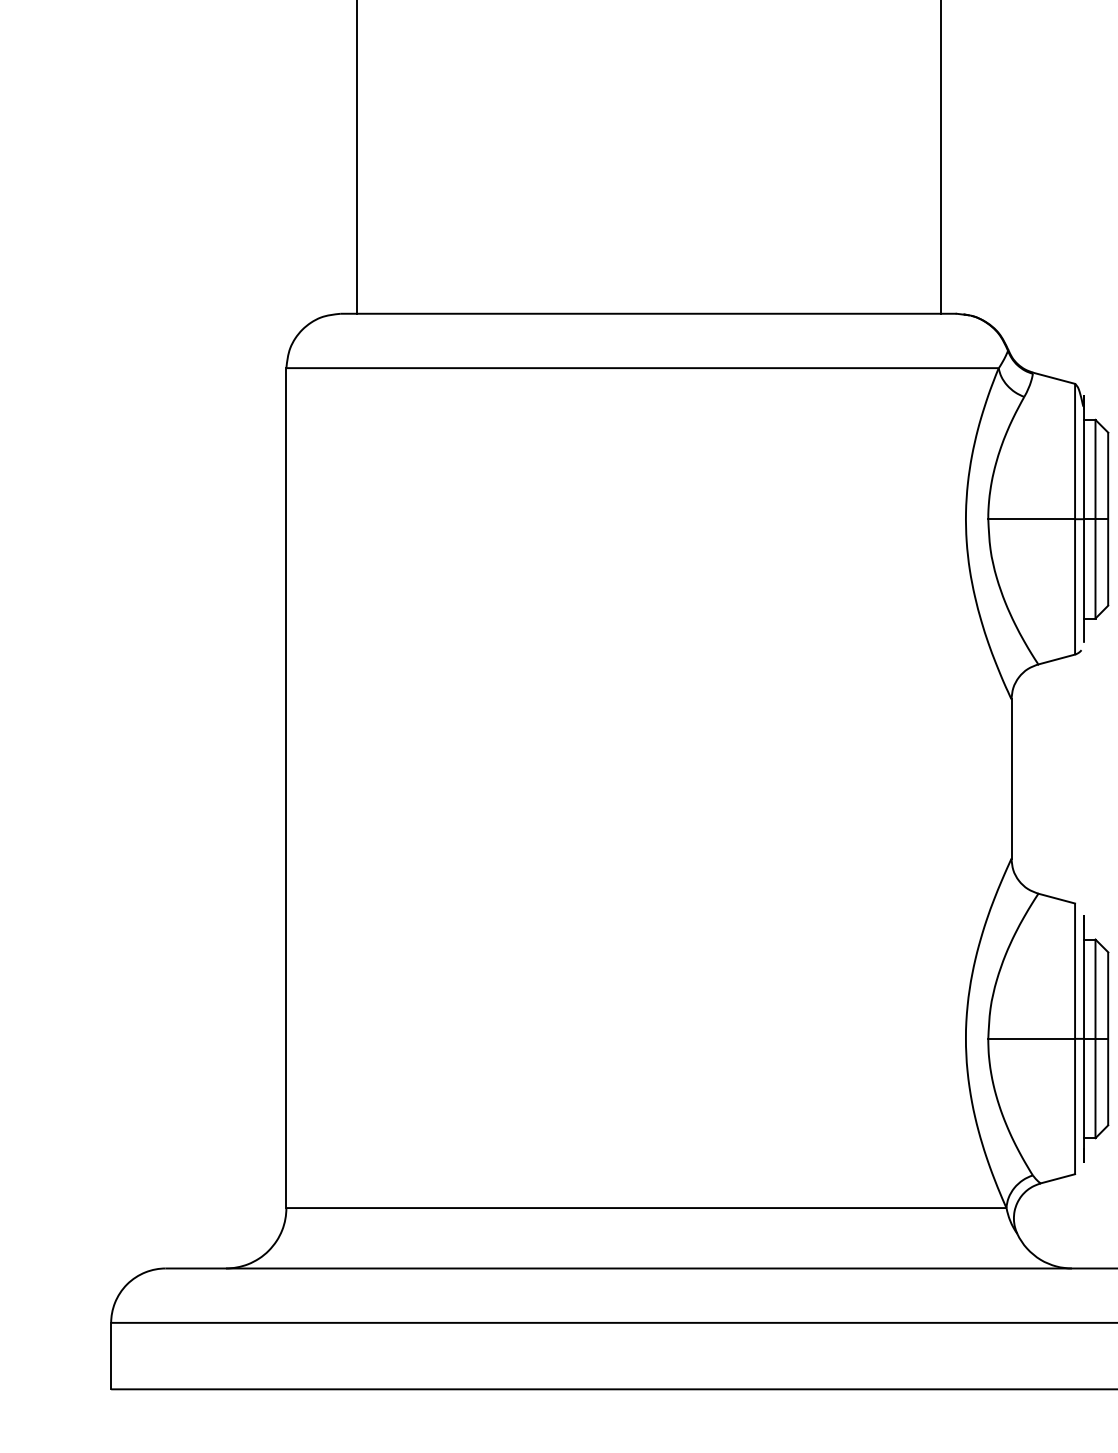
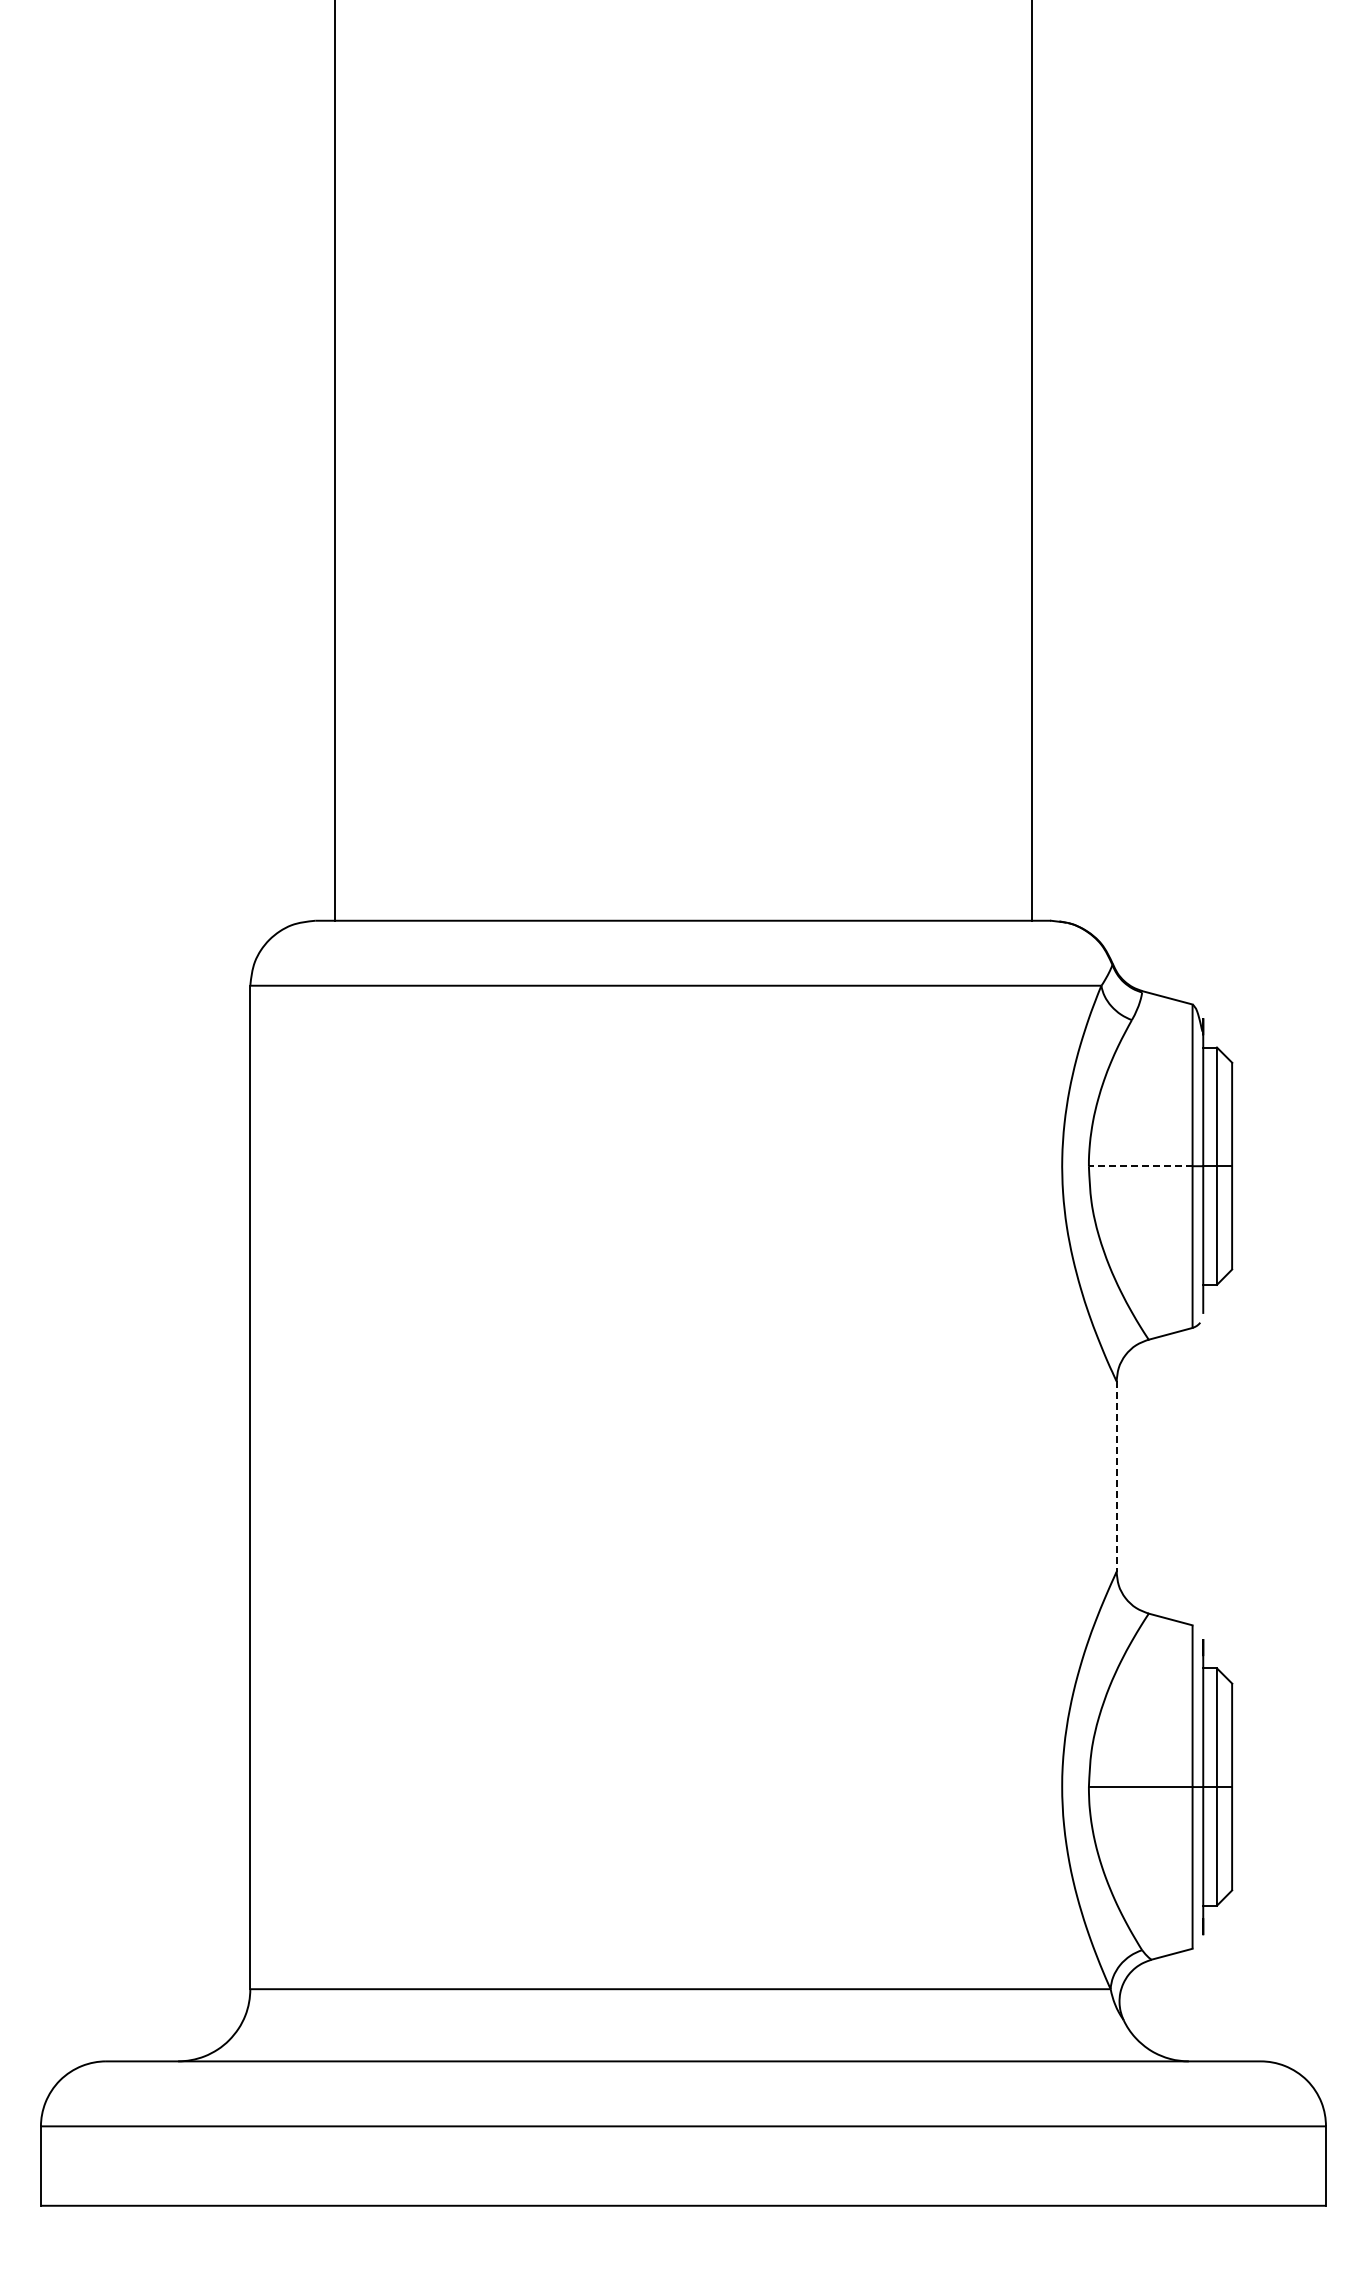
line: (1031, 519) -> (1140, 1166), solid -> dashed
line: (1011, 779) -> (1116, 1477), solid -> dashed

